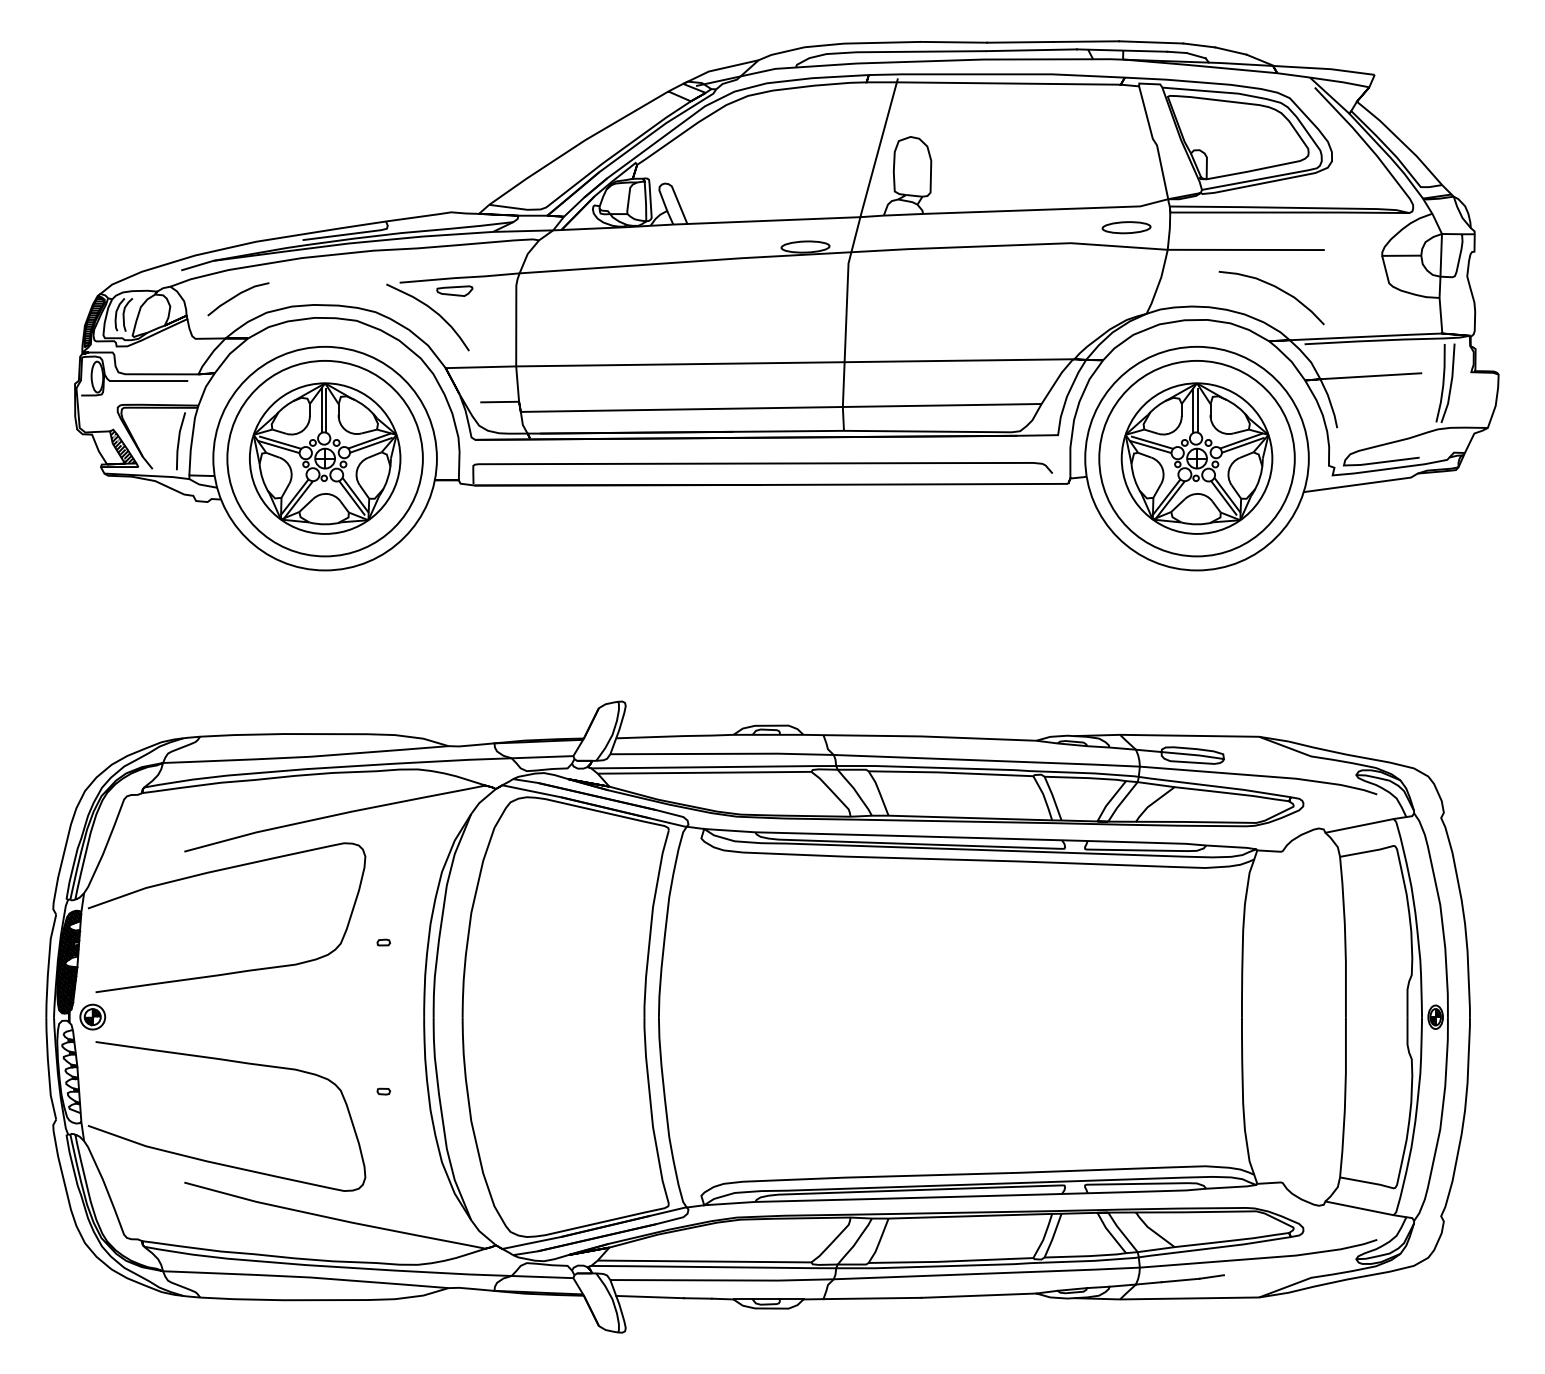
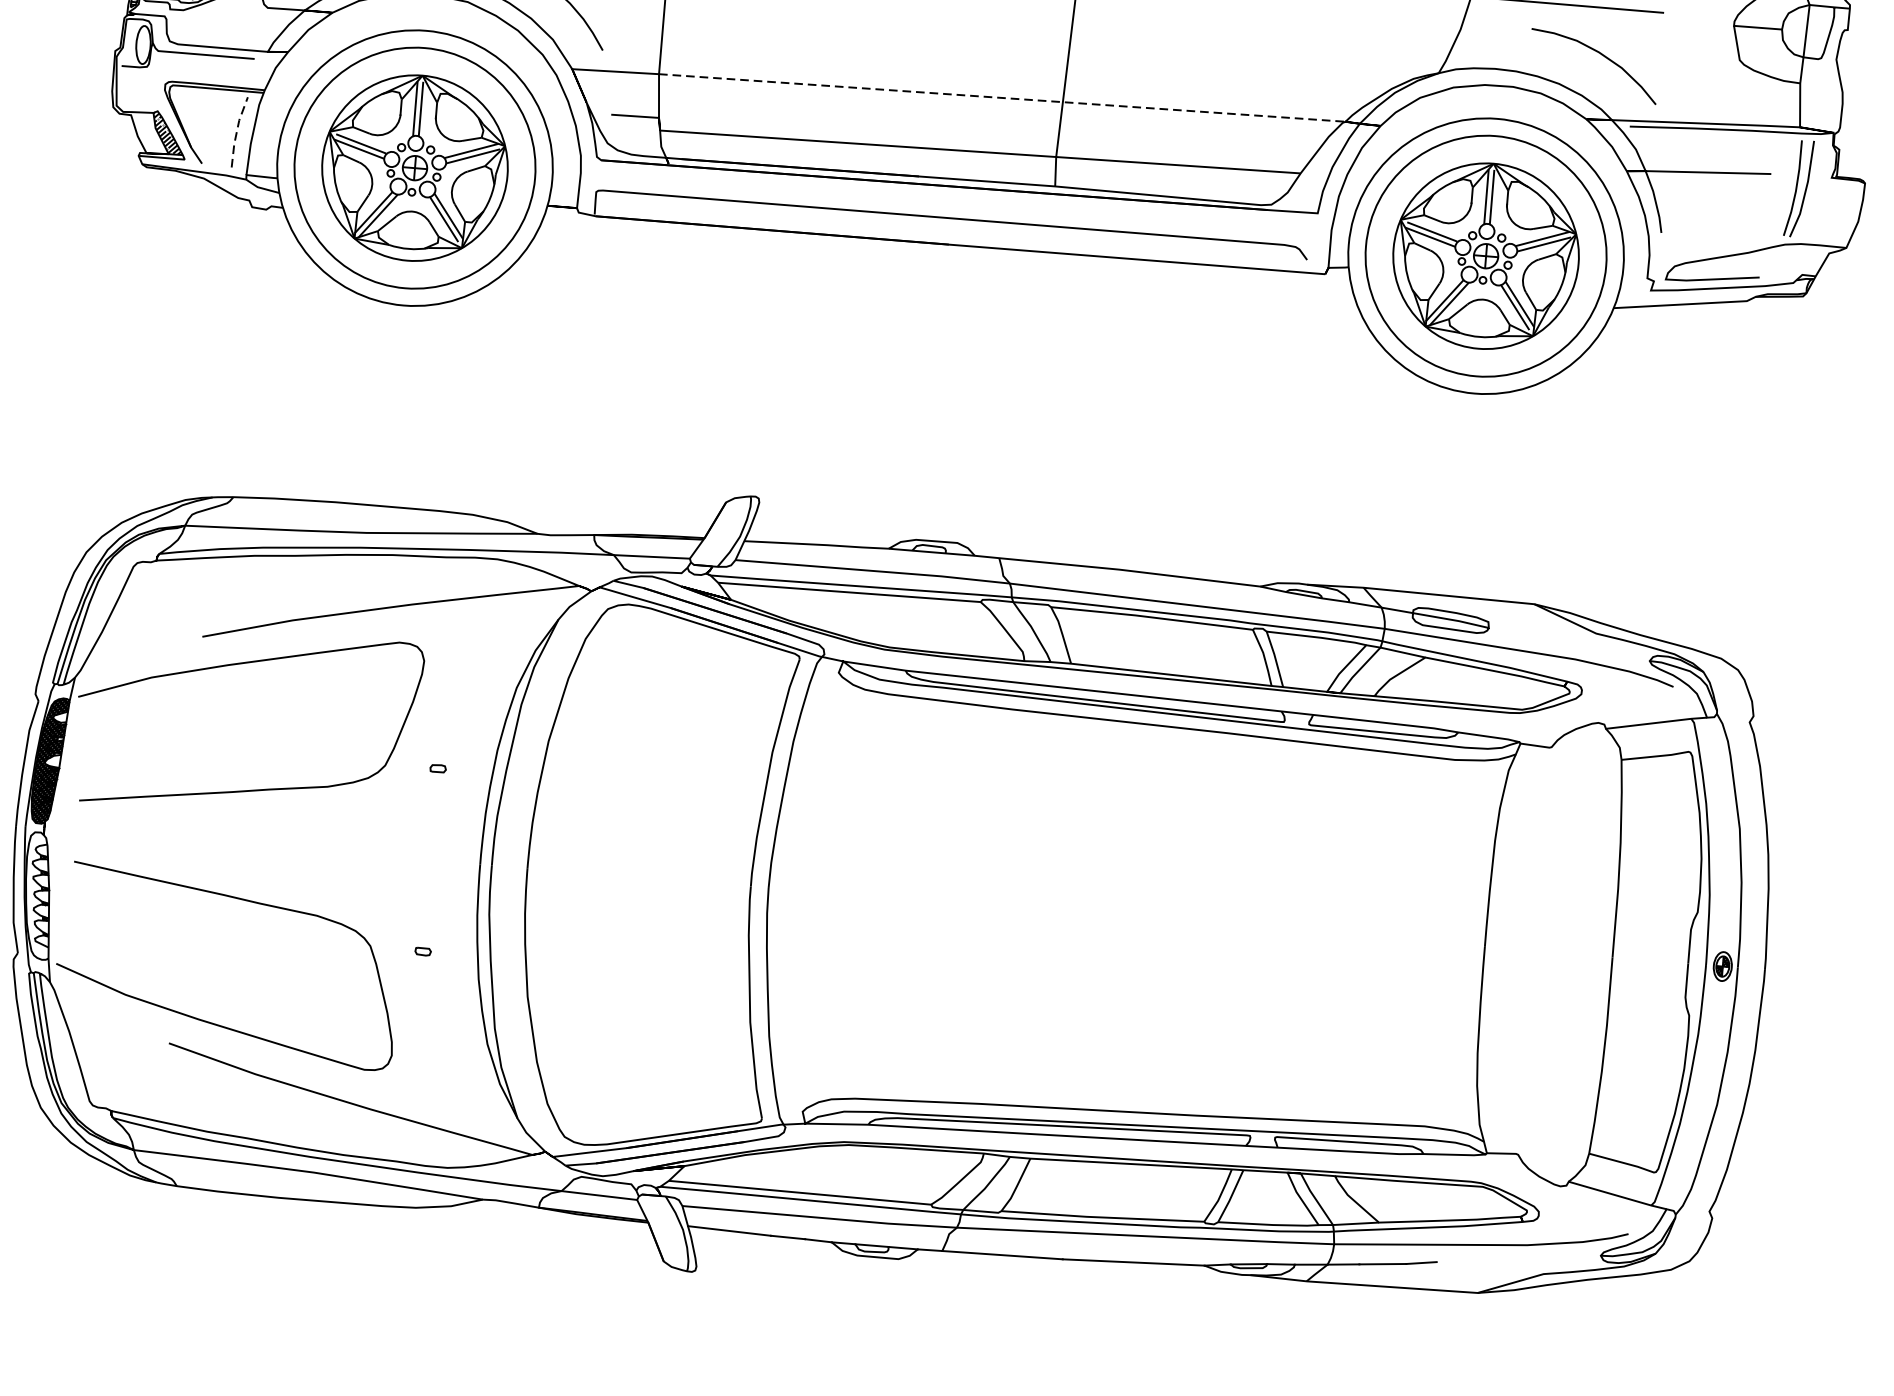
line: (795, 362) -> (1002, 97), solid -> dashed
line: (178, 440) -> (236, 131), solid -> dashed
part: (92, 1016) -> (72, 829), removed

